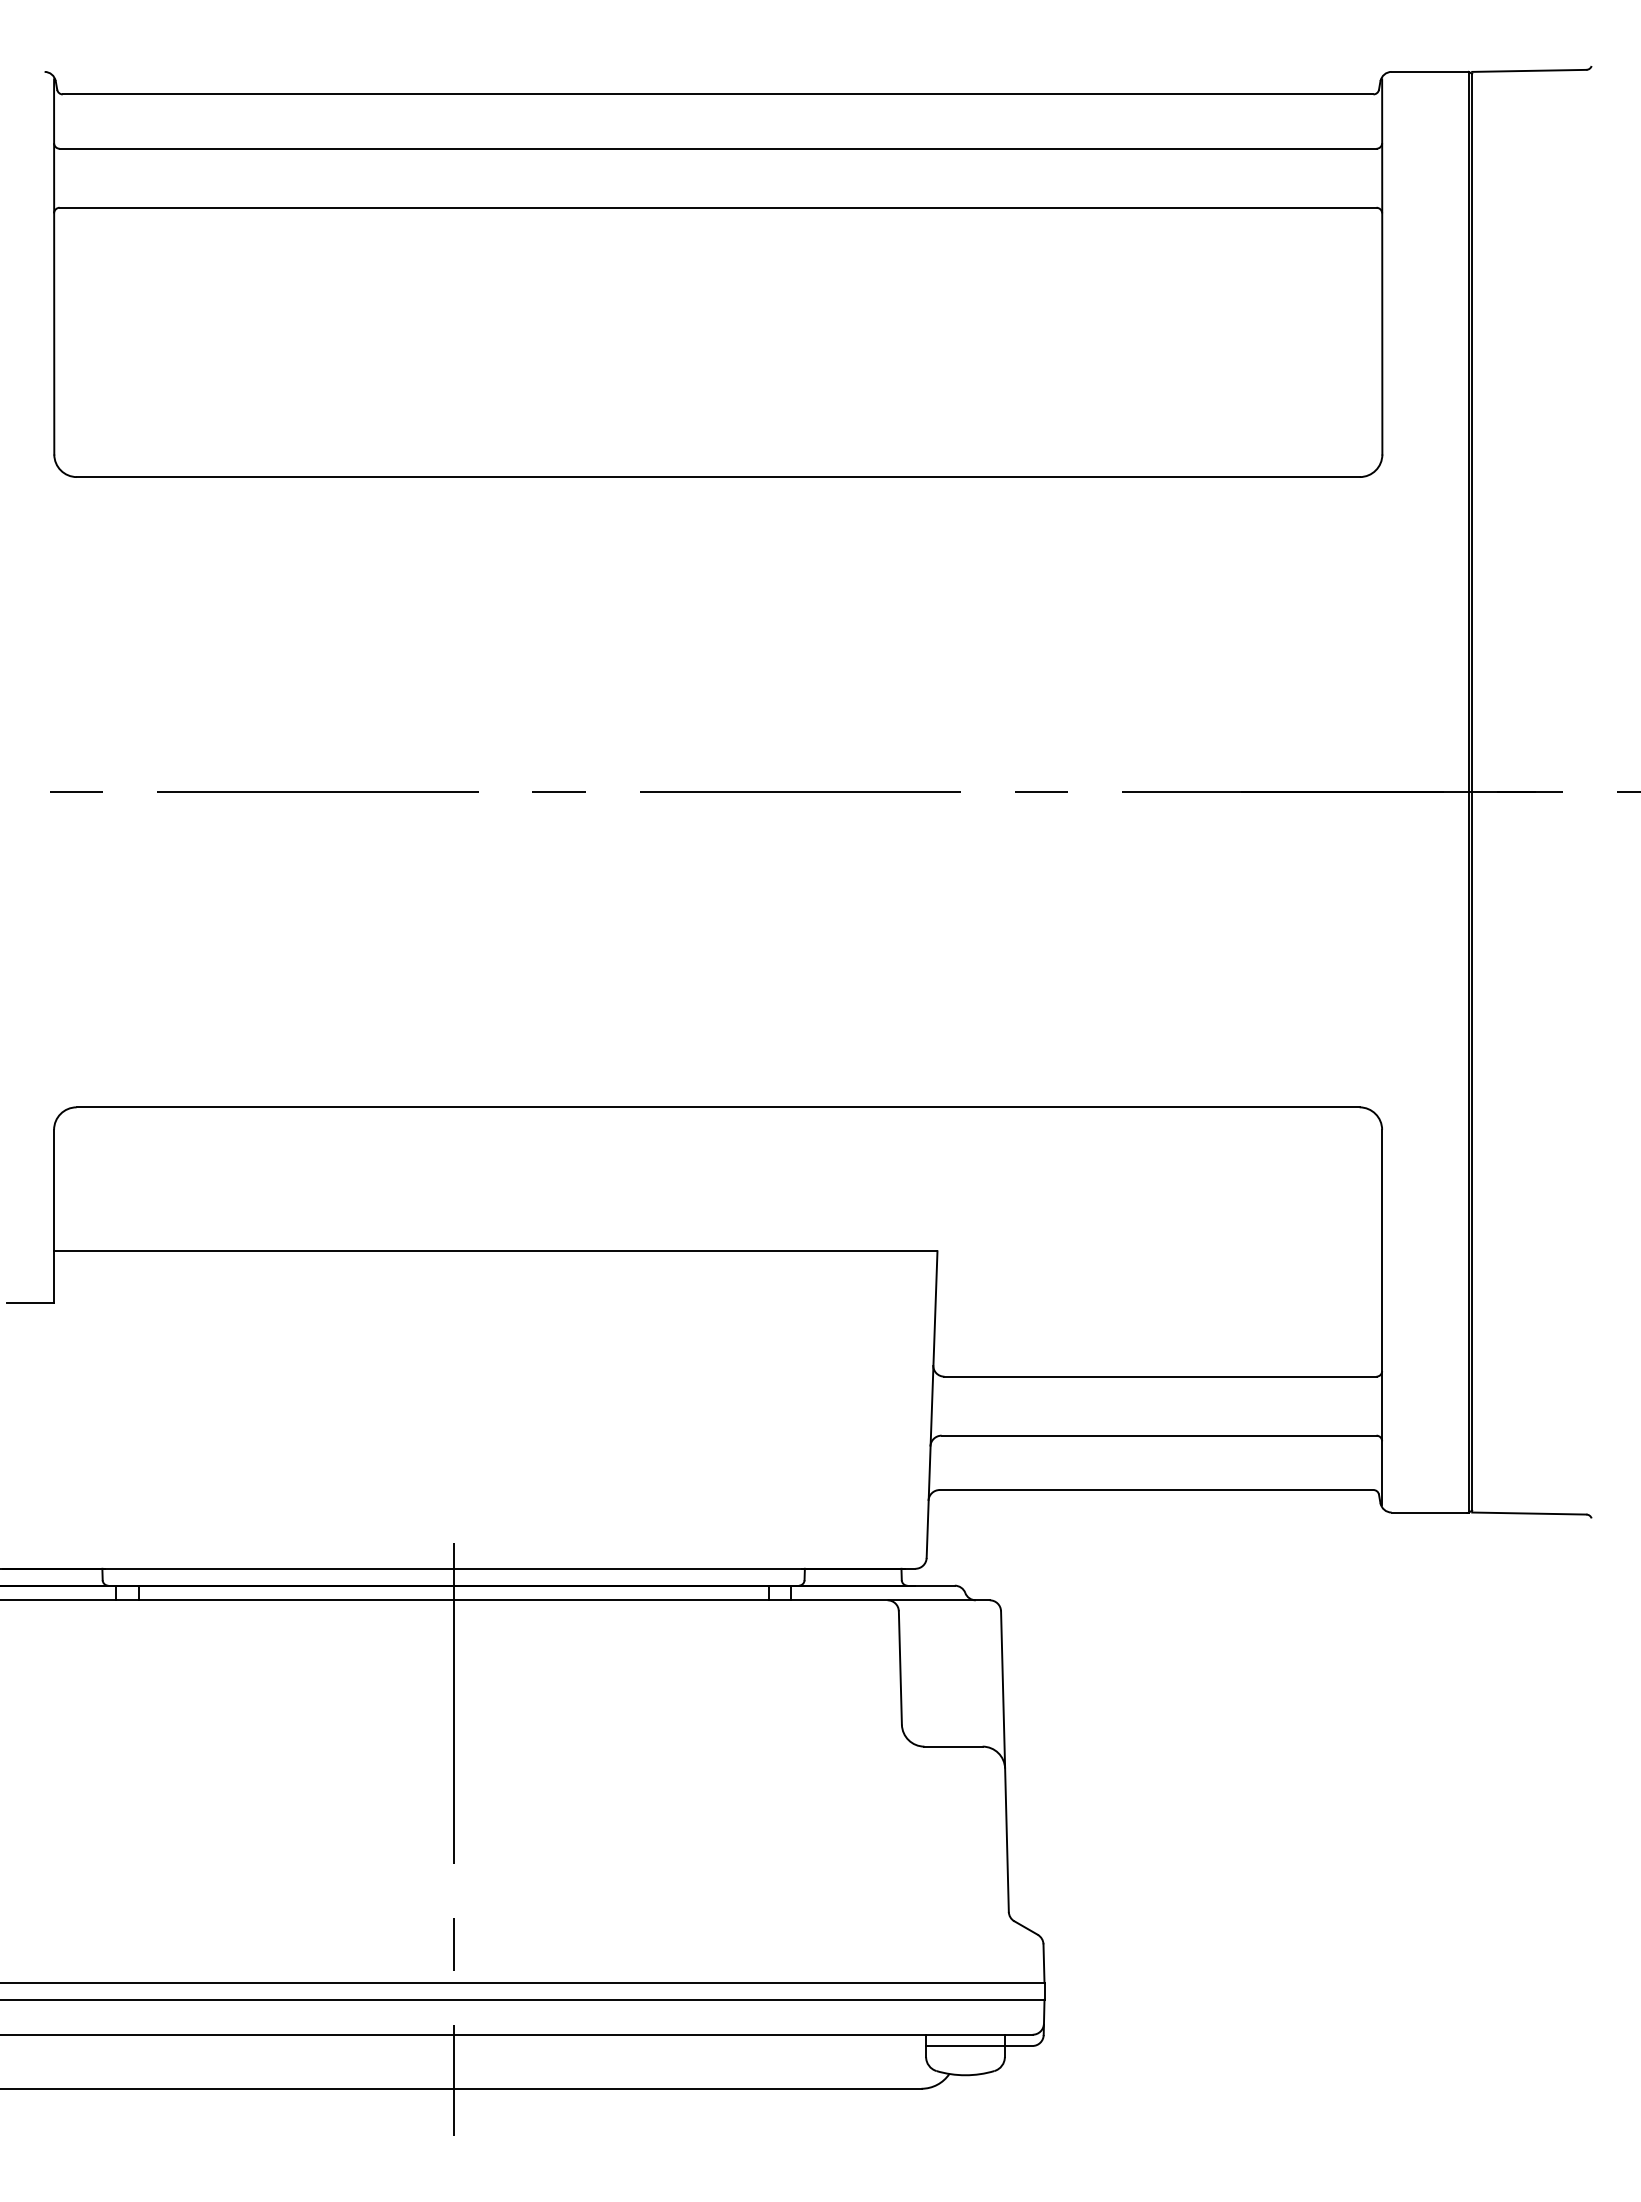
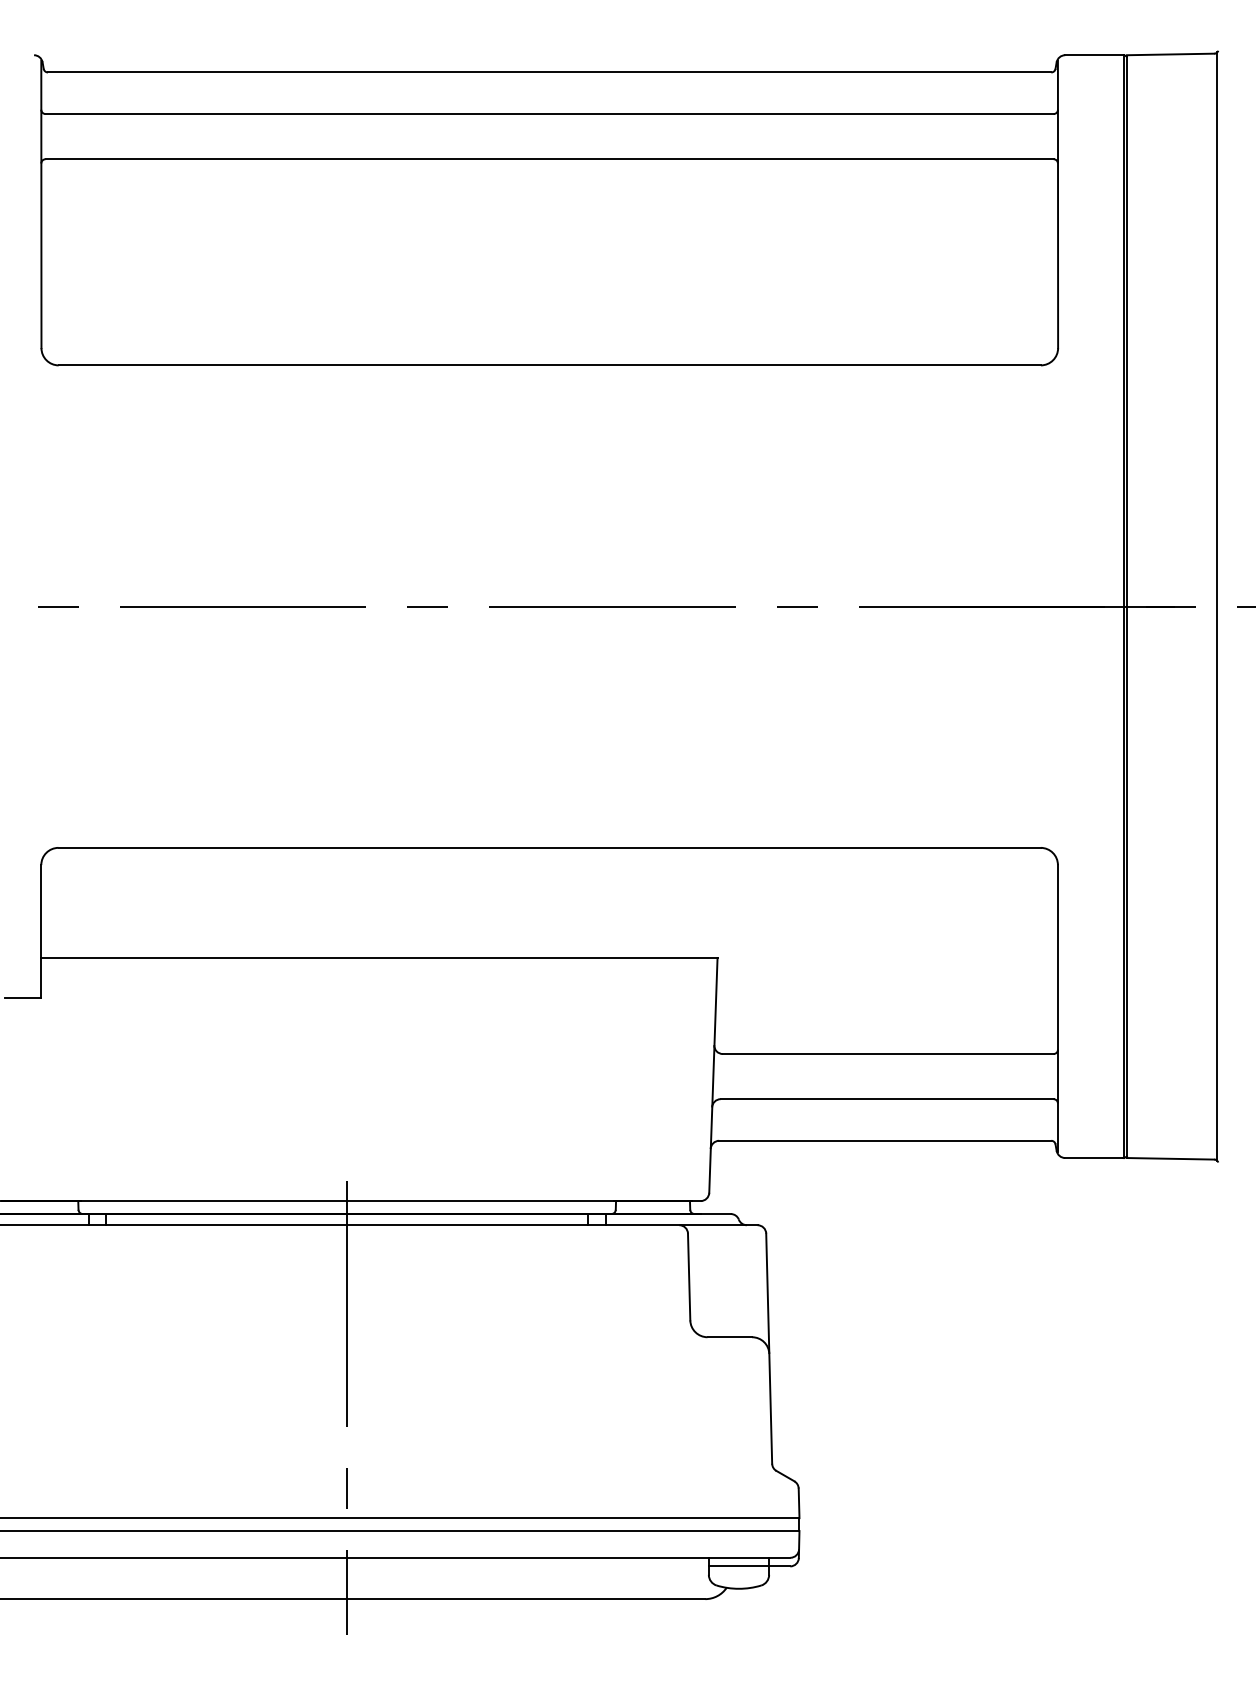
line: (1590, 792) -> (1217, 606), added

